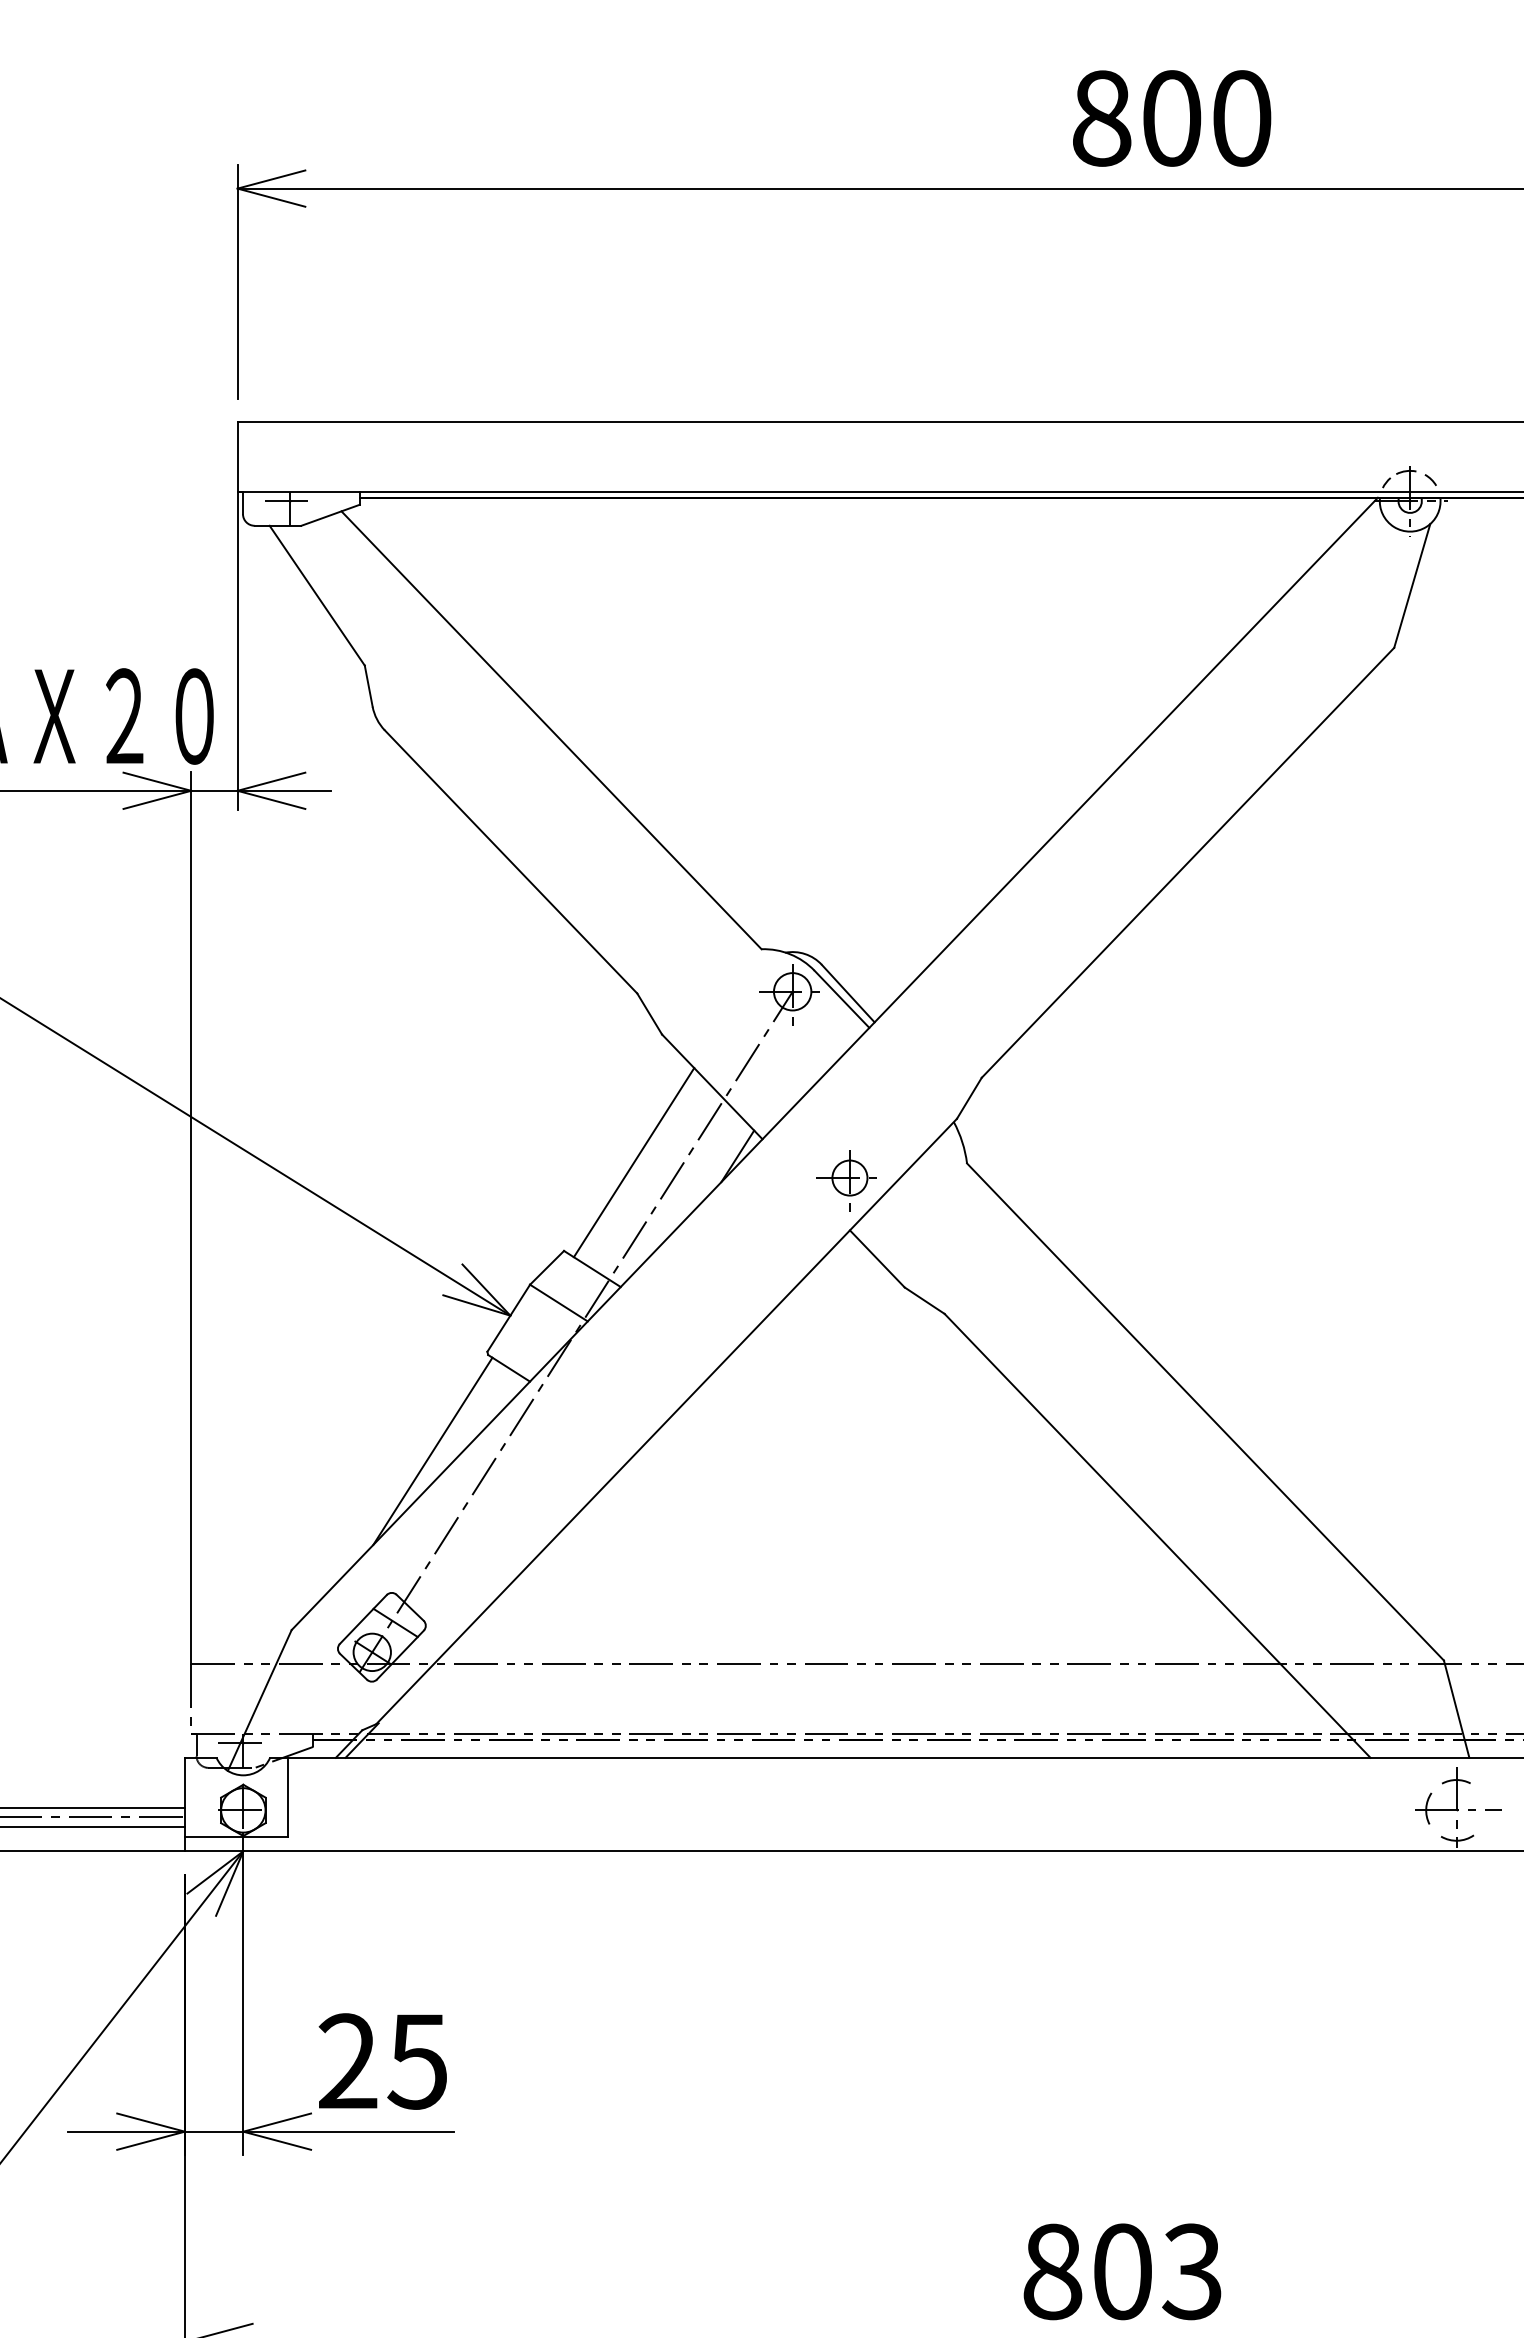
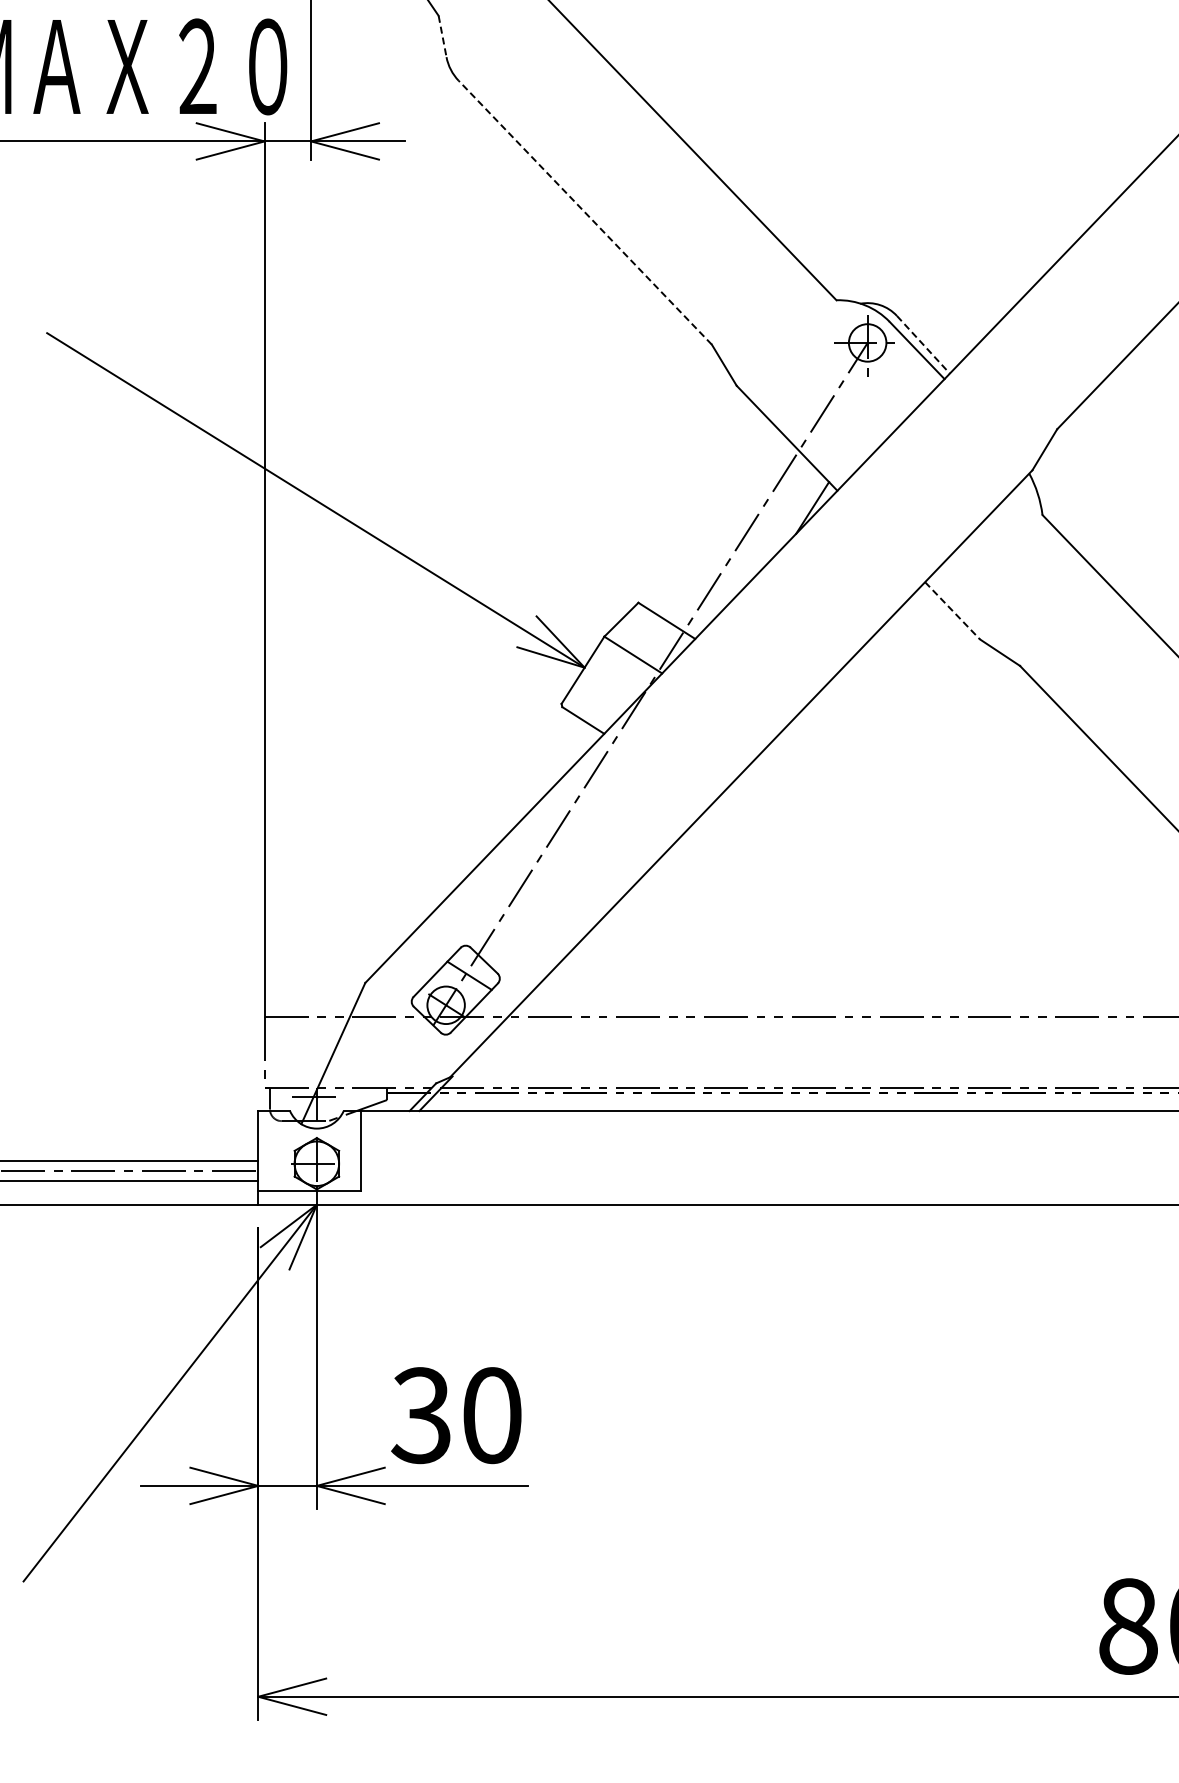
line: (368, 686) -> (442, 36), solid -> dashed
line: (510, 861) -> (584, 212), solid -> dashed
line: (848, 993) -> (923, 344), solid -> dashed
line: (633, 1162) -> (708, 514), removed
part: (846, 1180) -> (921, 532), removed
line: (877, 1258) -> (952, 610), solid -> dashed
line: (432, 1450) -> (506, 802), removed
text: (382, 2061) -> (456, 1415), 25 -> 30

